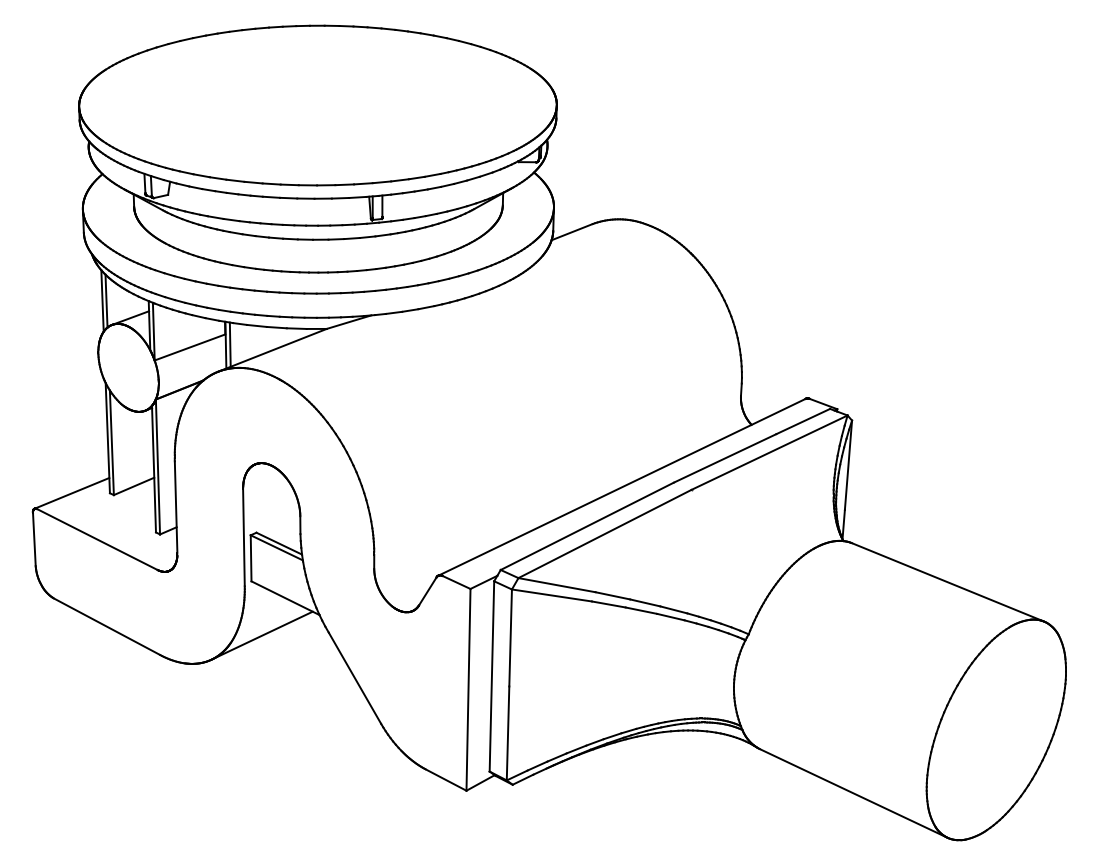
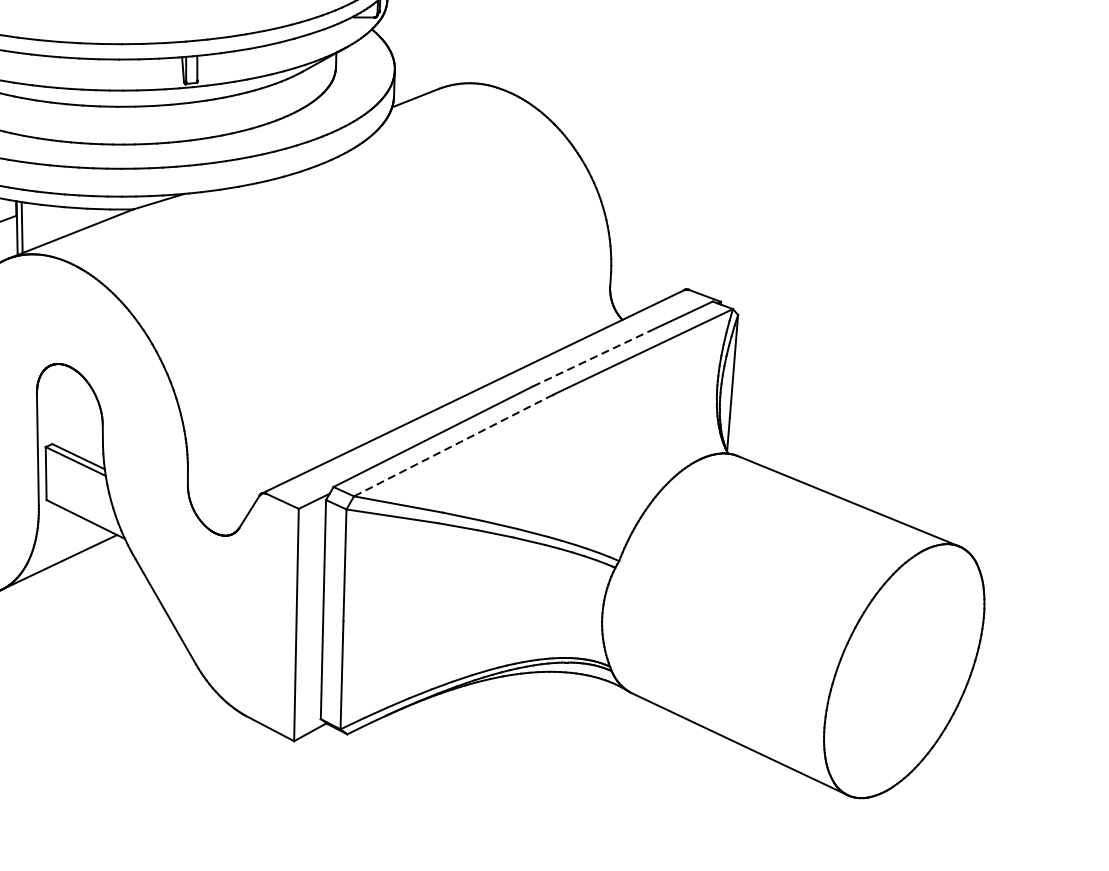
line: (725, 458) -> (592, 358), solid -> dashed
line: (604, 534) -> (453, 446), solid -> dashed

